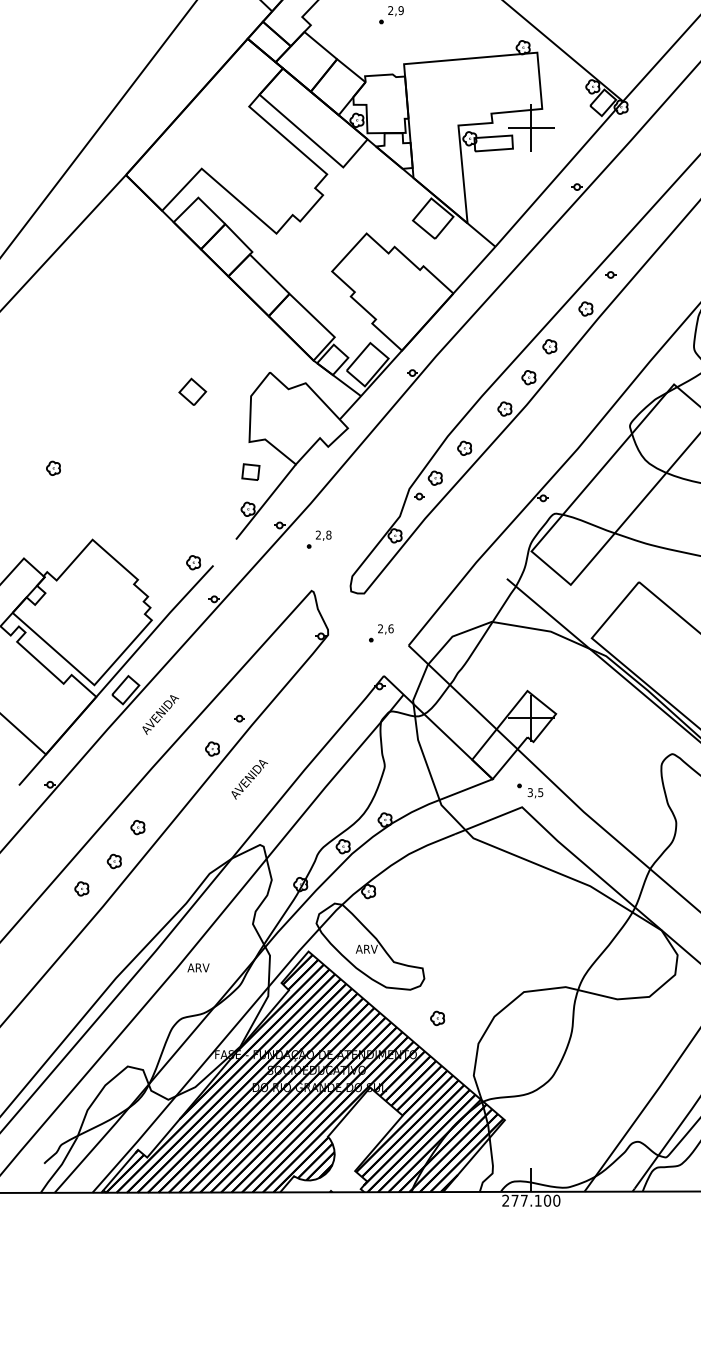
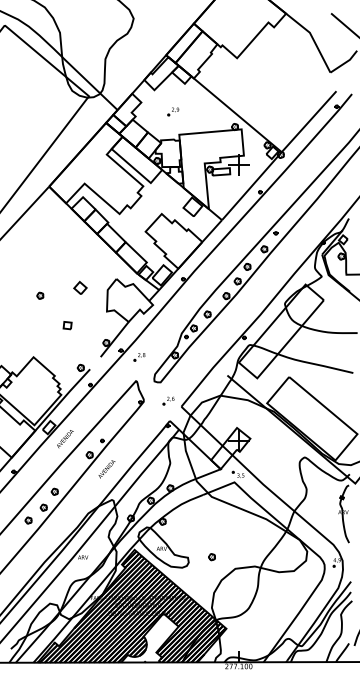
part: (53, 467) -> (40, 295), moved
part: (250, 471) -> (67, 325), moved
part: (436, 1019) -> (211, 557), moved

